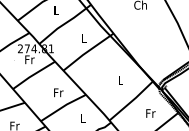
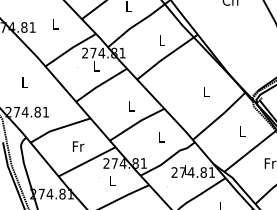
text: (29, 59) -> (96, 66), Fr -> L
text: (58, 92) -> (131, 106), Fr -> L
text: (150, 113) -> (242, 131), Fr -> L

